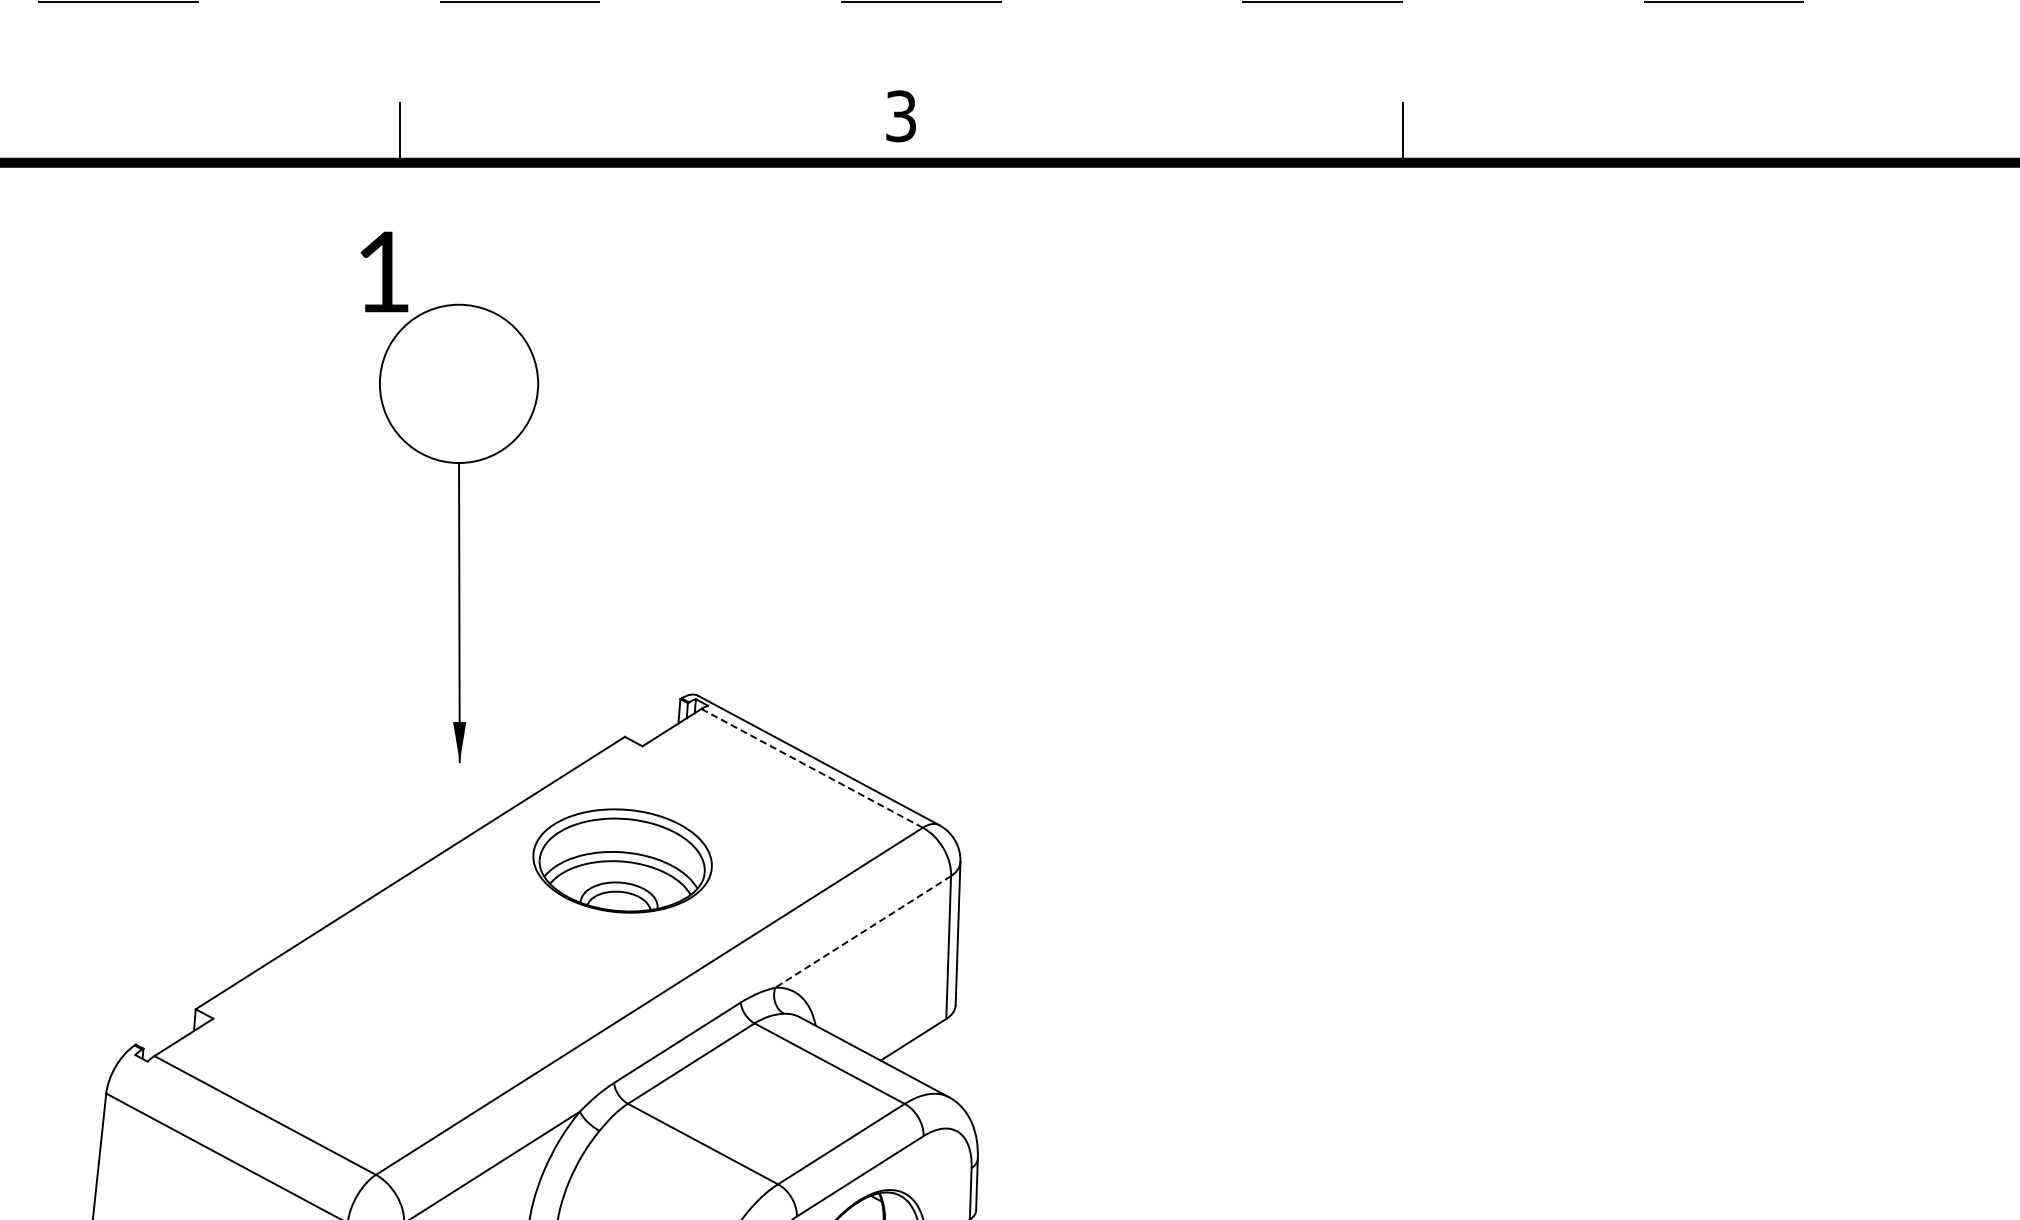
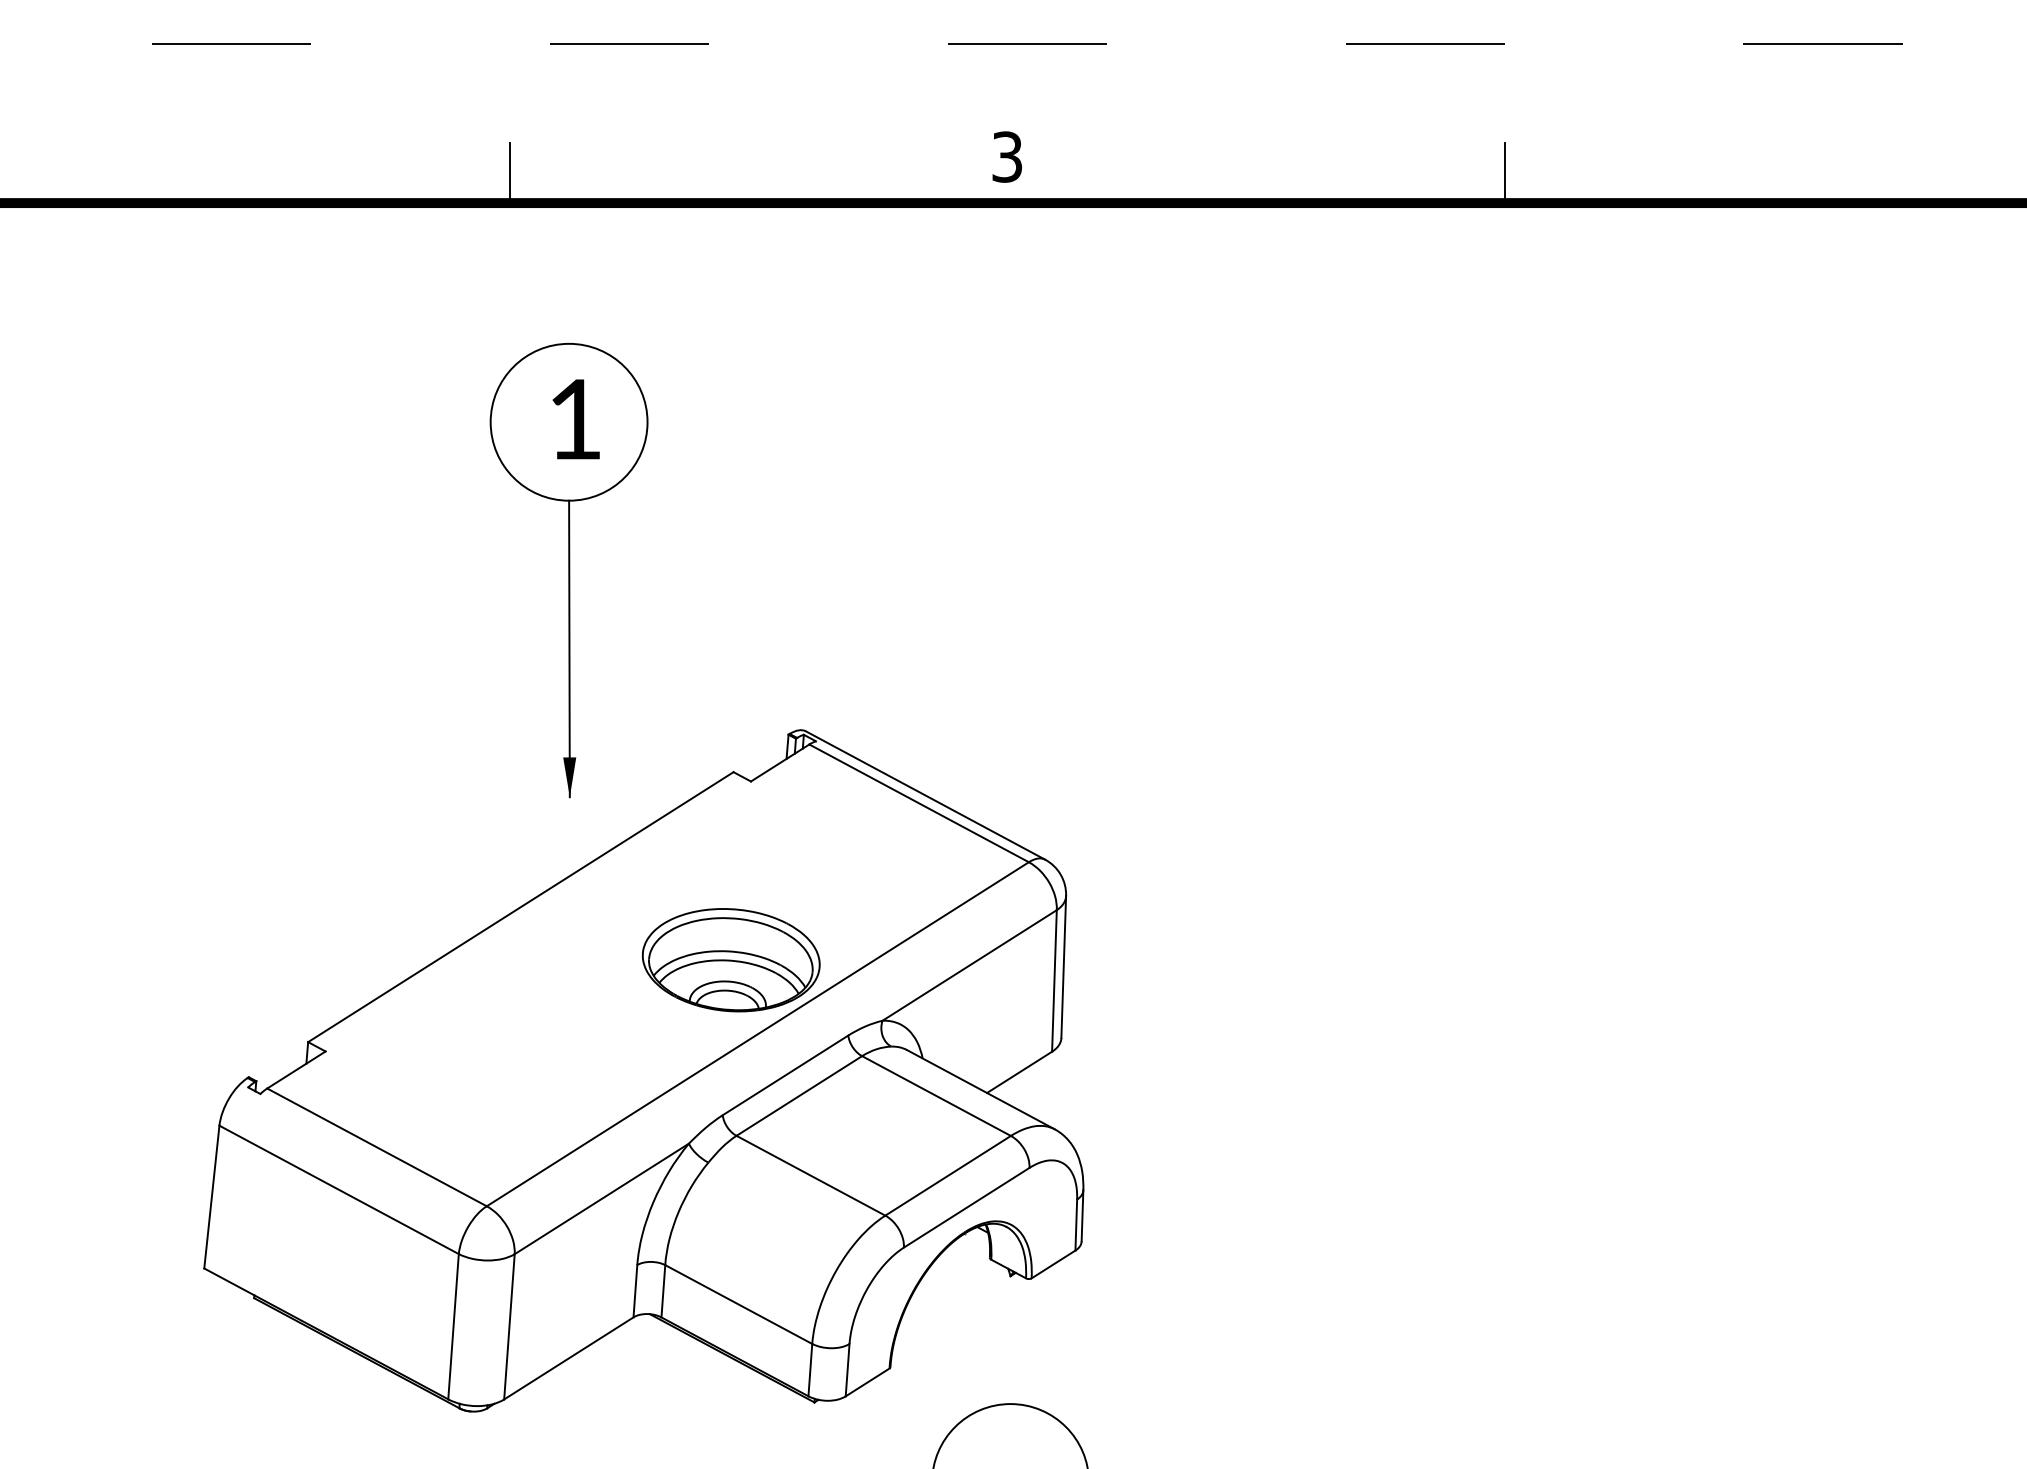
text: (383, 272) -> (575, 419), moved
line: (812, 768) -> (919, 803), dashed -> solid
part: (622, 861) -> (731, 960), moved
line: (862, 931) -> (969, 965), dashed -> solid

